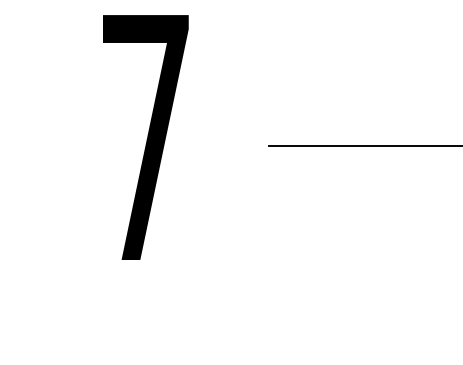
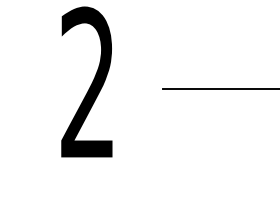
text: (144, 134) -> (87, 81), 7 -> 2

